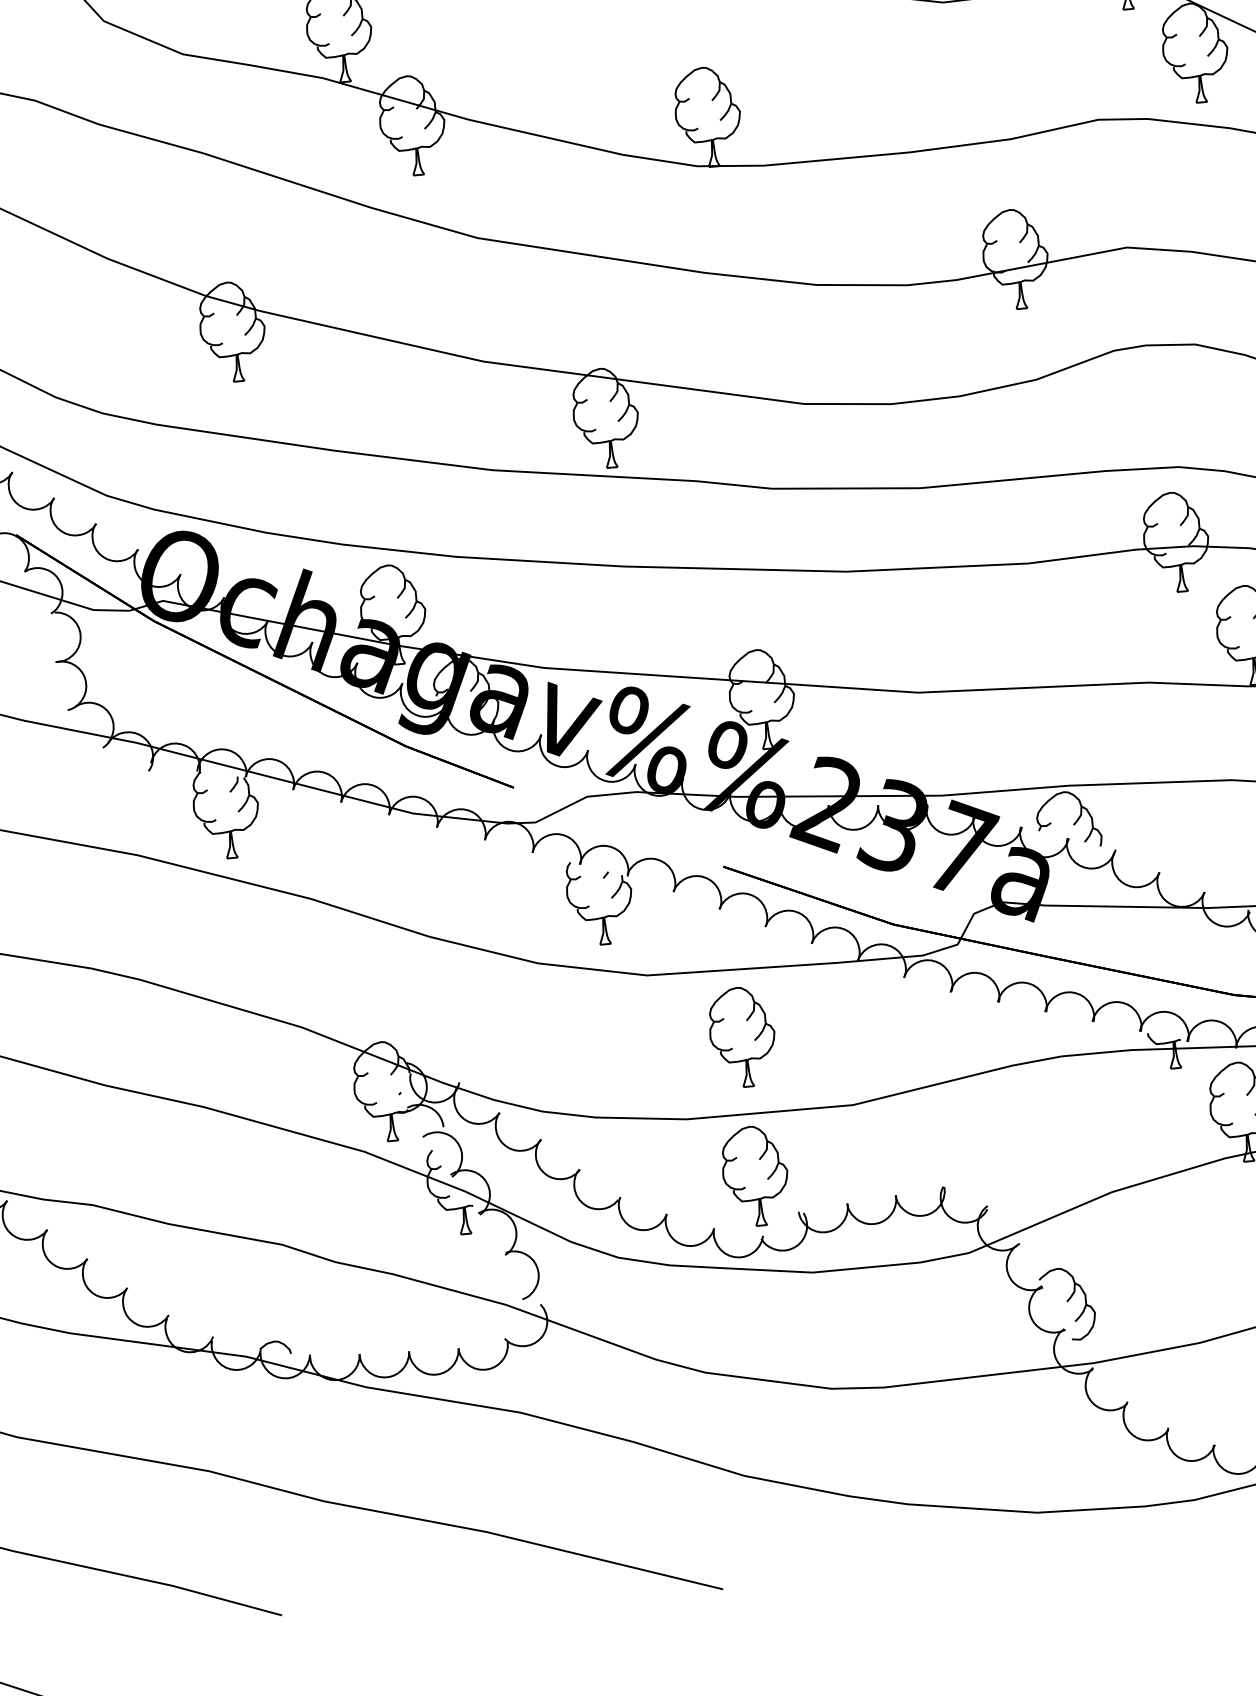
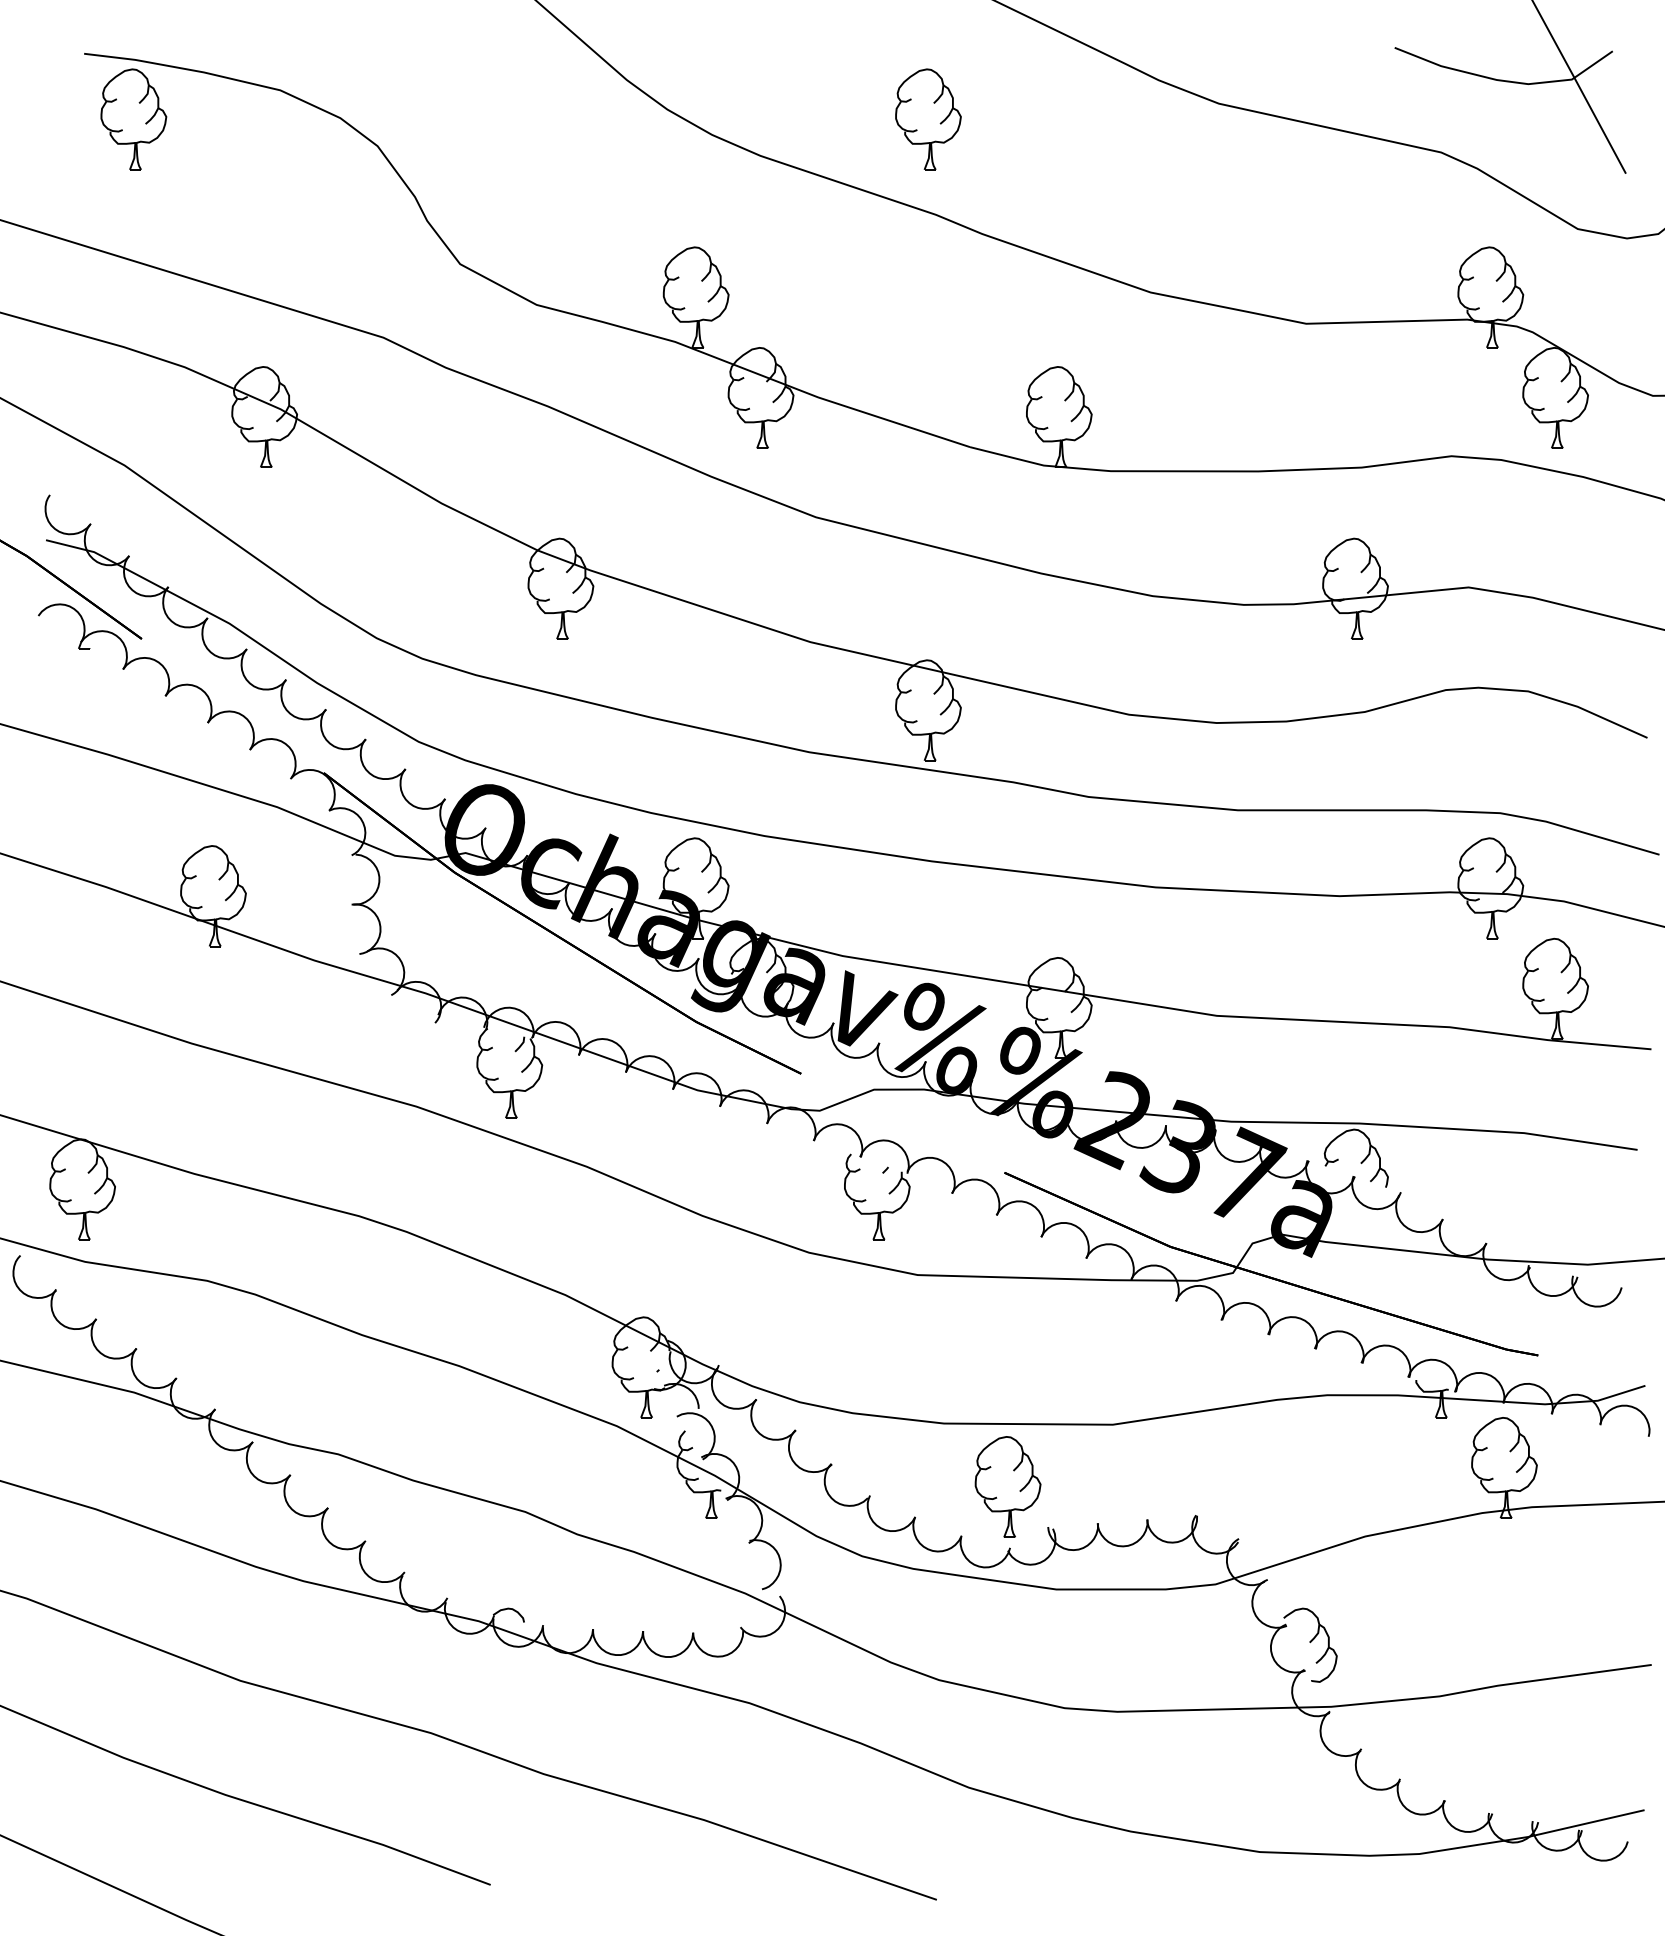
part: (742, 1036) -> (1007, 1345), removed

